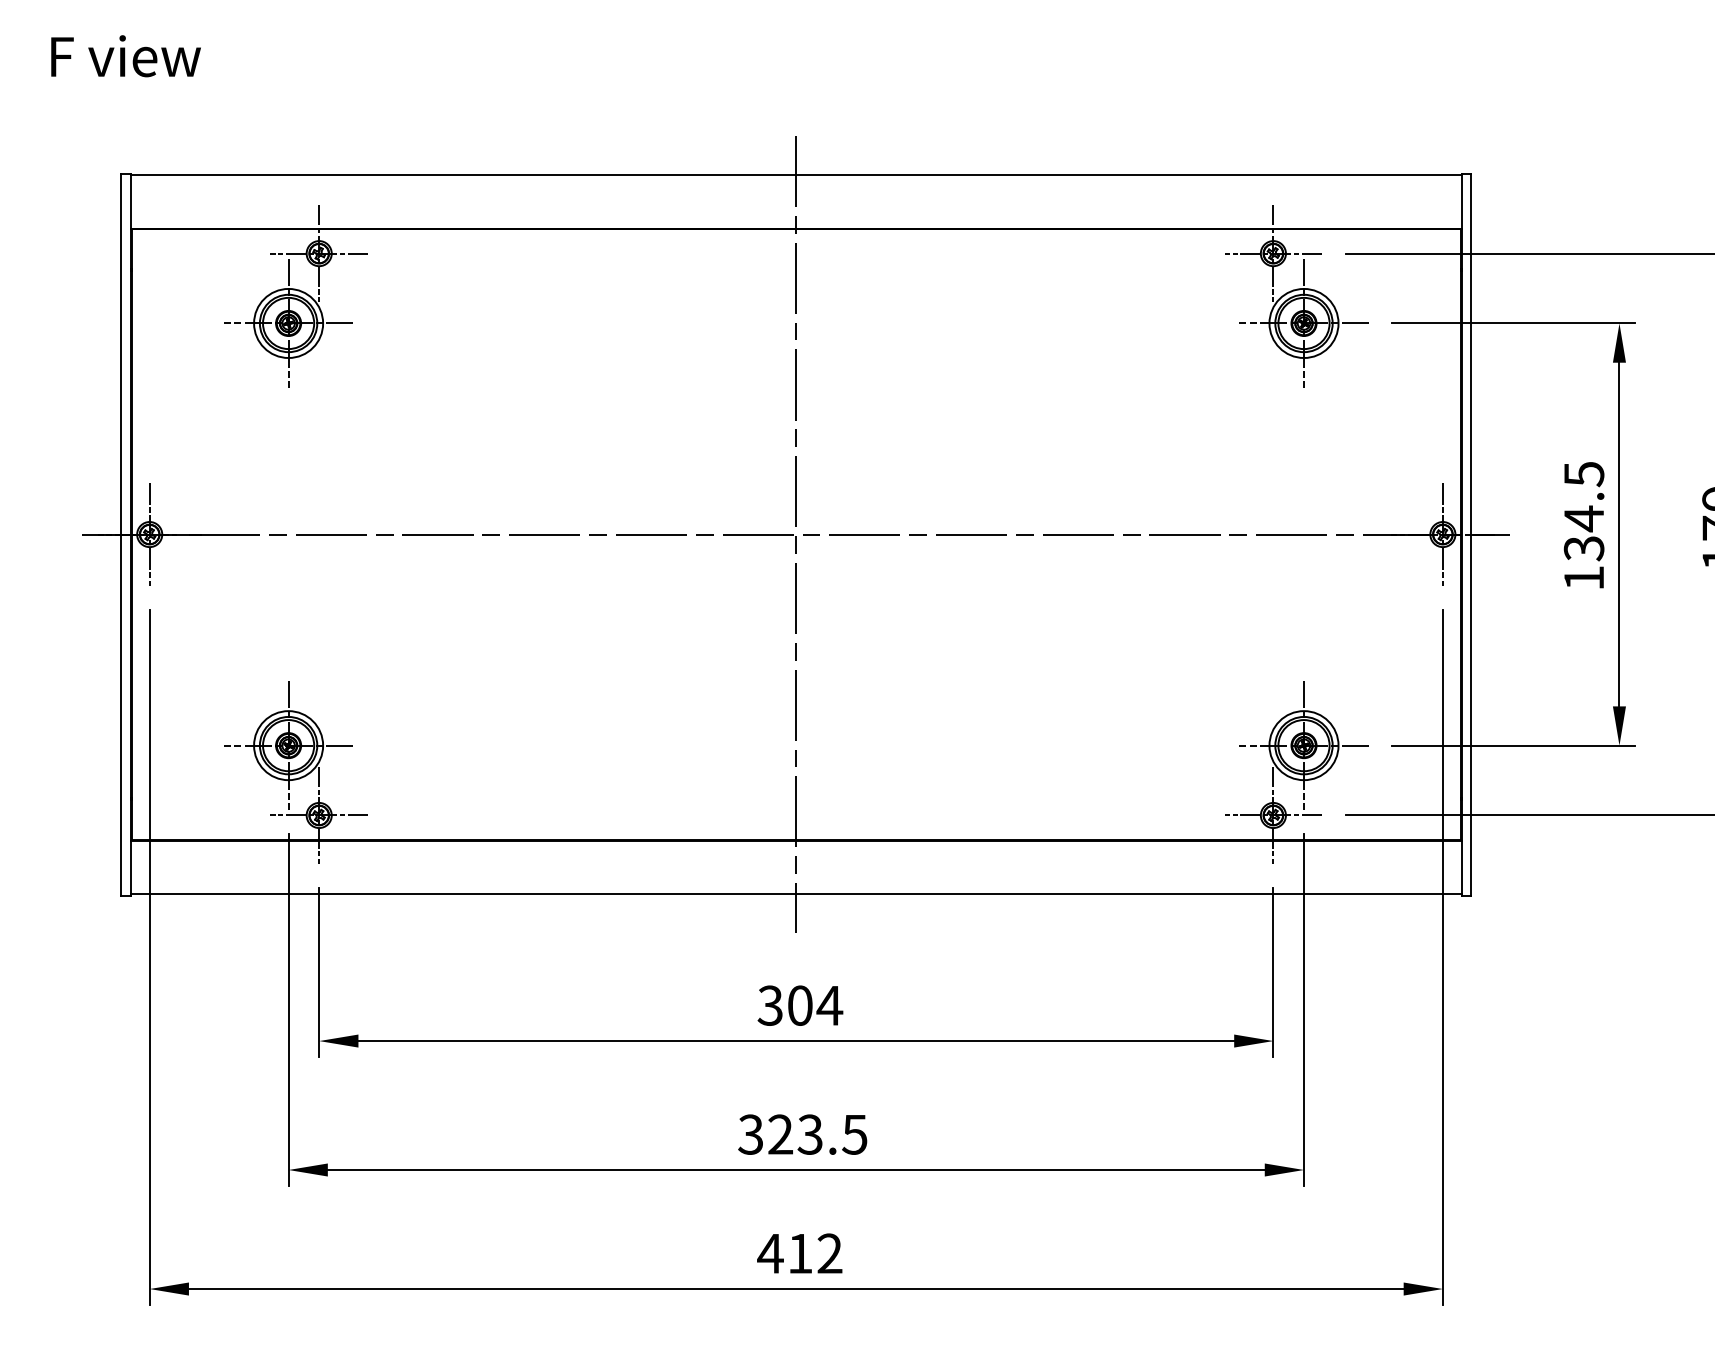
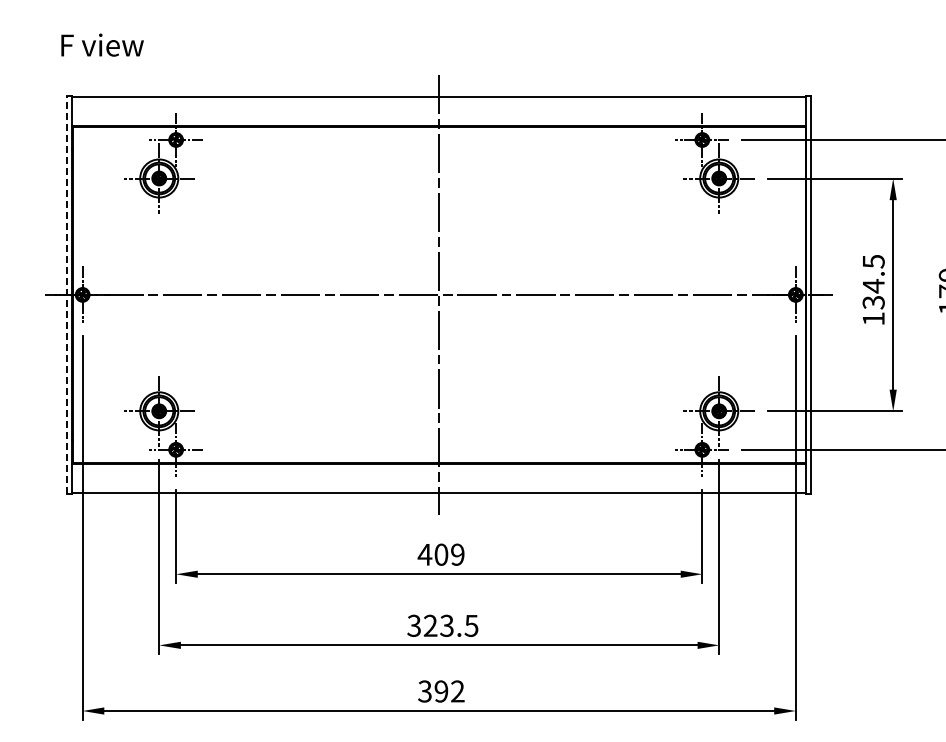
text: (125, 55) -> (102, 44), moved
line: (122, 533) -> (67, 294), solid -> dashed
text: (800, 1005) -> (441, 554), 304 -> 409
text: (784, 1253) -> (432, 691), 412 -> 392

